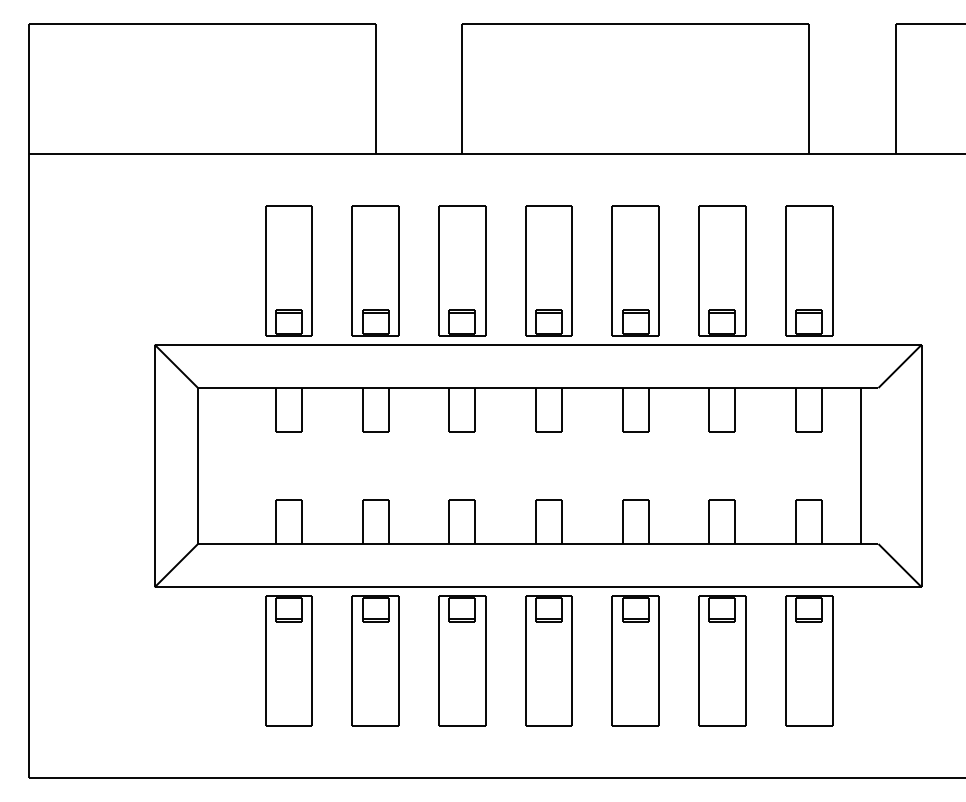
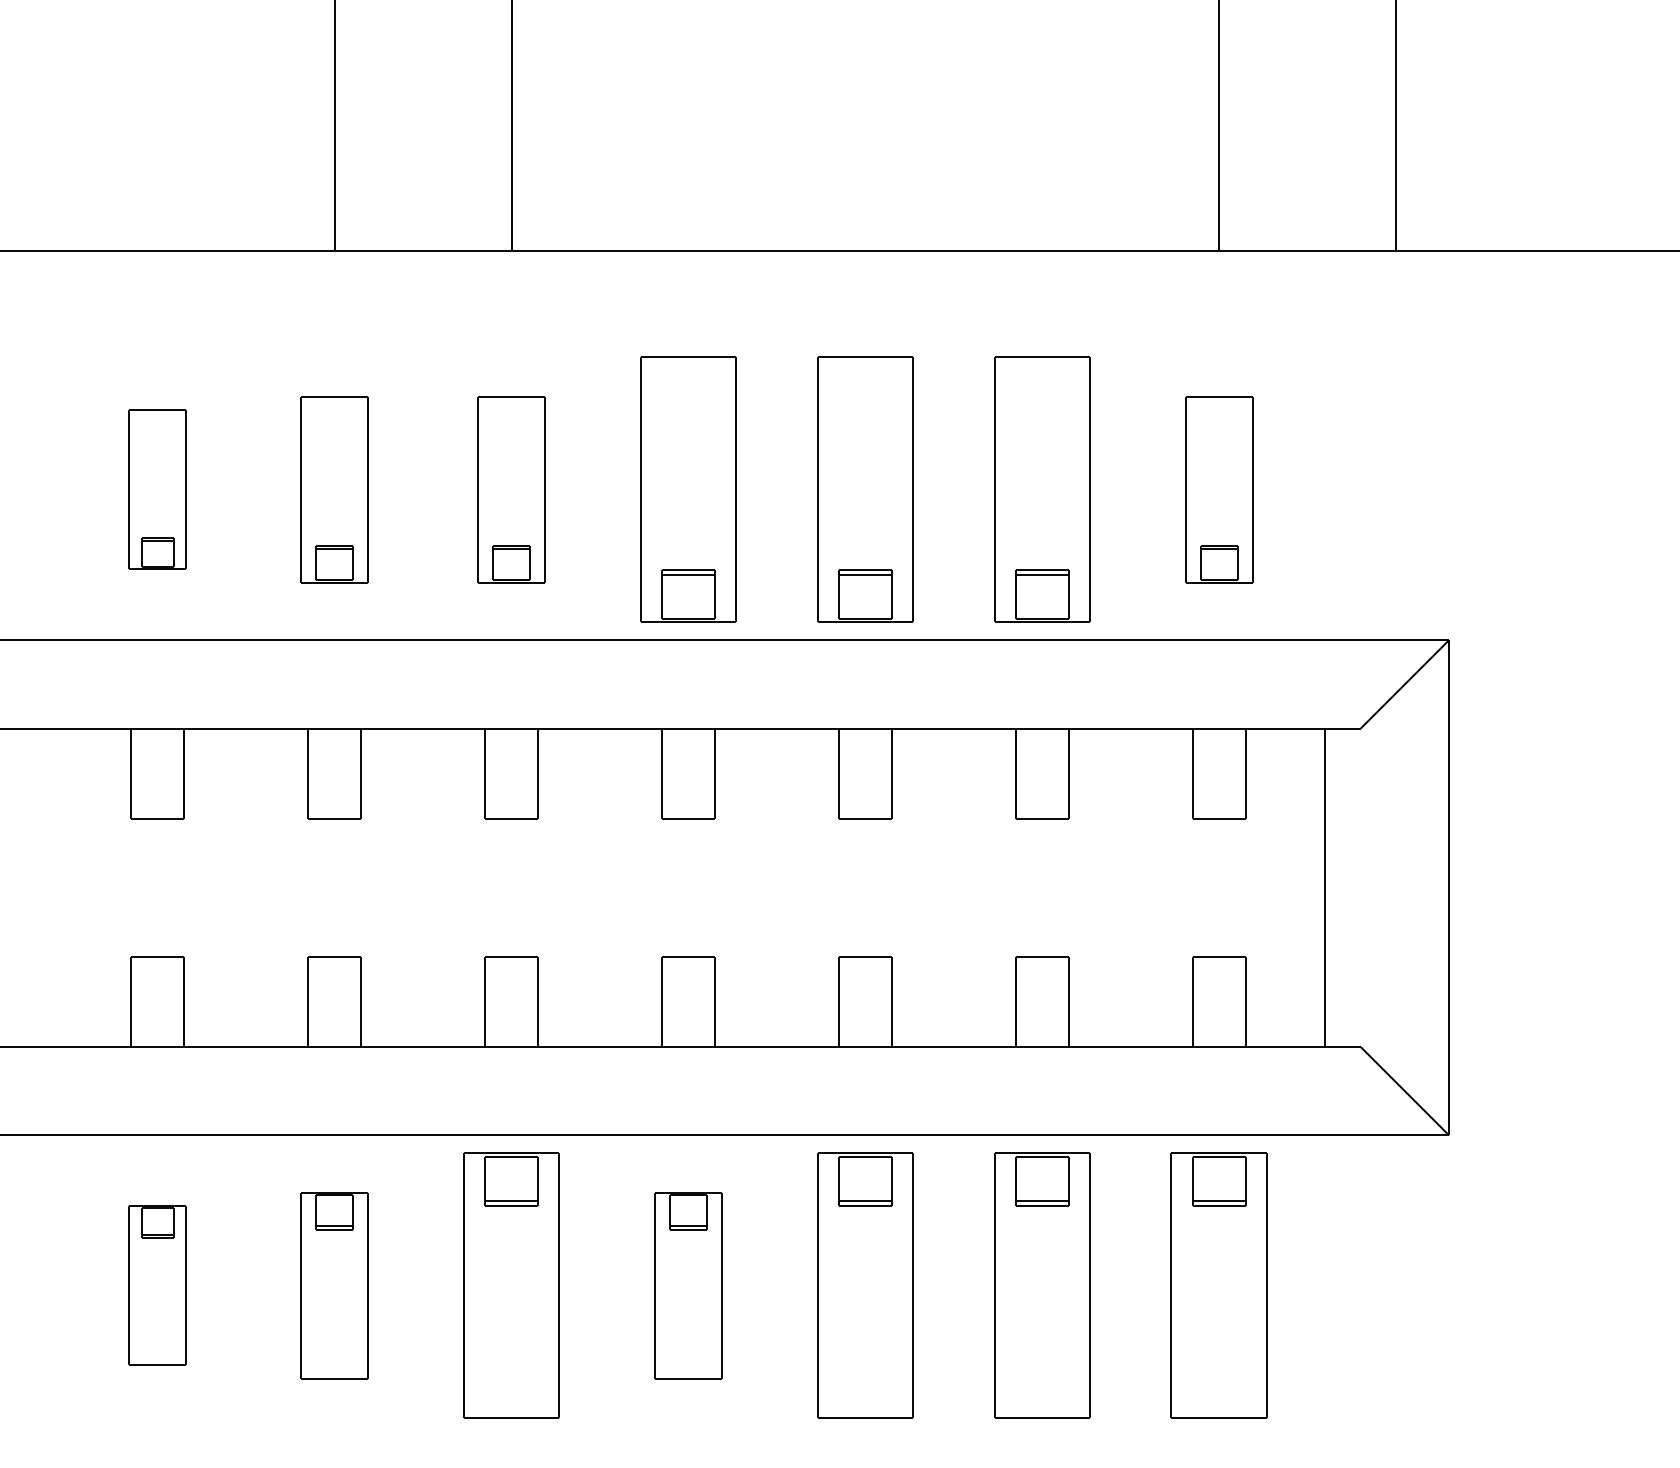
part: (288, 270) -> (156, 488), size x0.6
part: (375, 270) -> (334, 488), size x0.7
part: (462, 270) -> (511, 488), size x0.7
part: (809, 270) -> (1219, 488), size x0.7
part: (288, 660) -> (156, 1284), size x0.6
part: (375, 660) -> (334, 1284), size x0.7
part: (548, 660) -> (687, 1284), size x0.7

